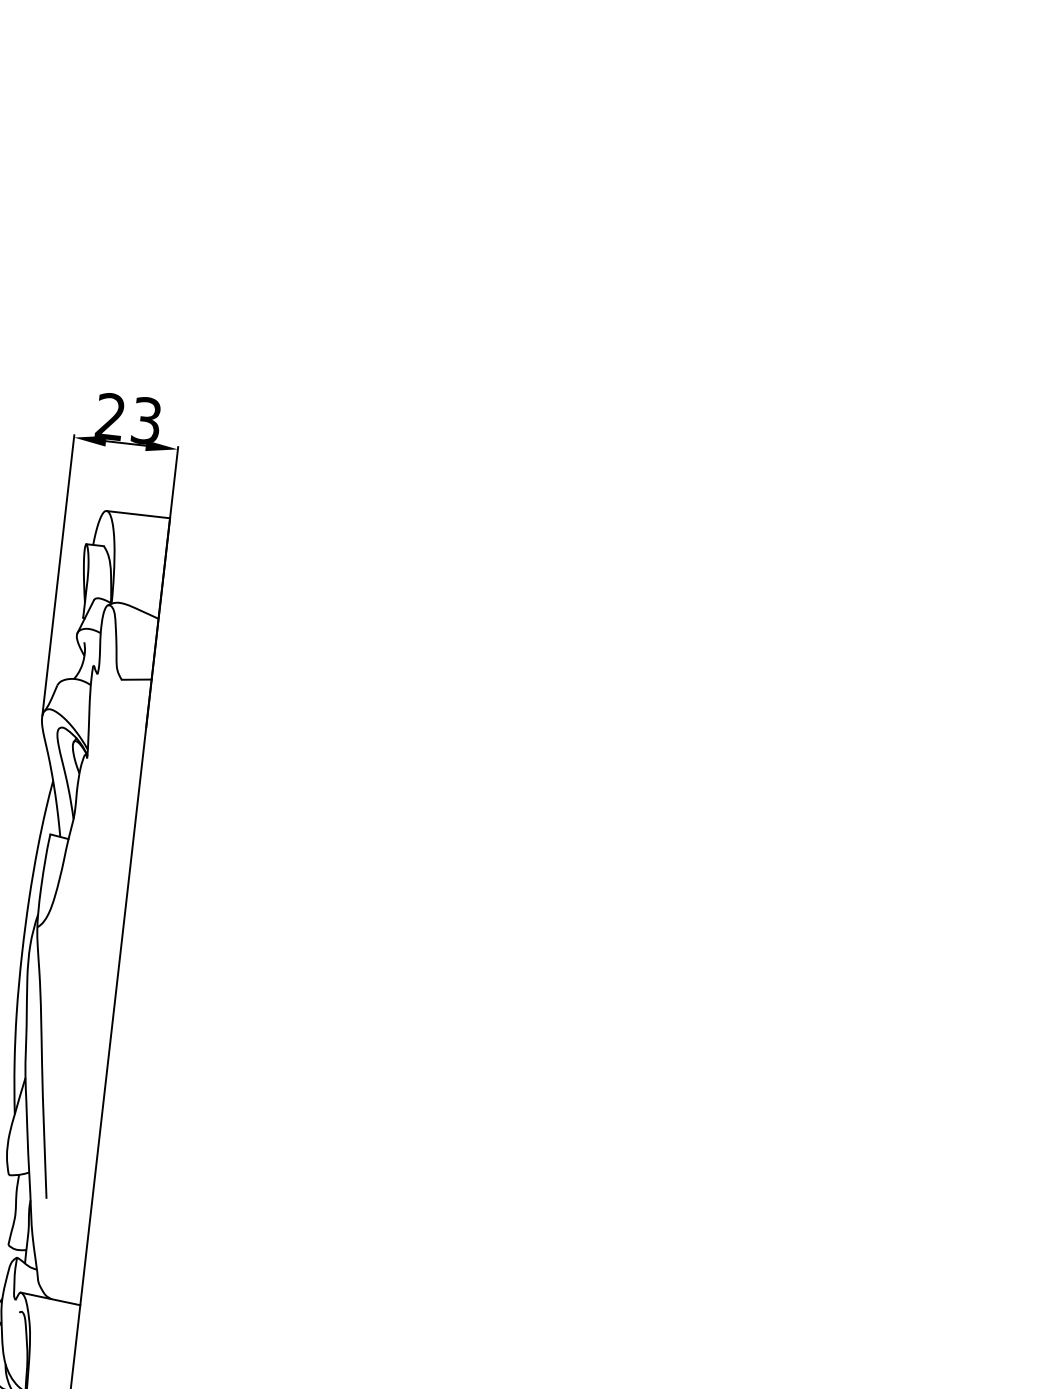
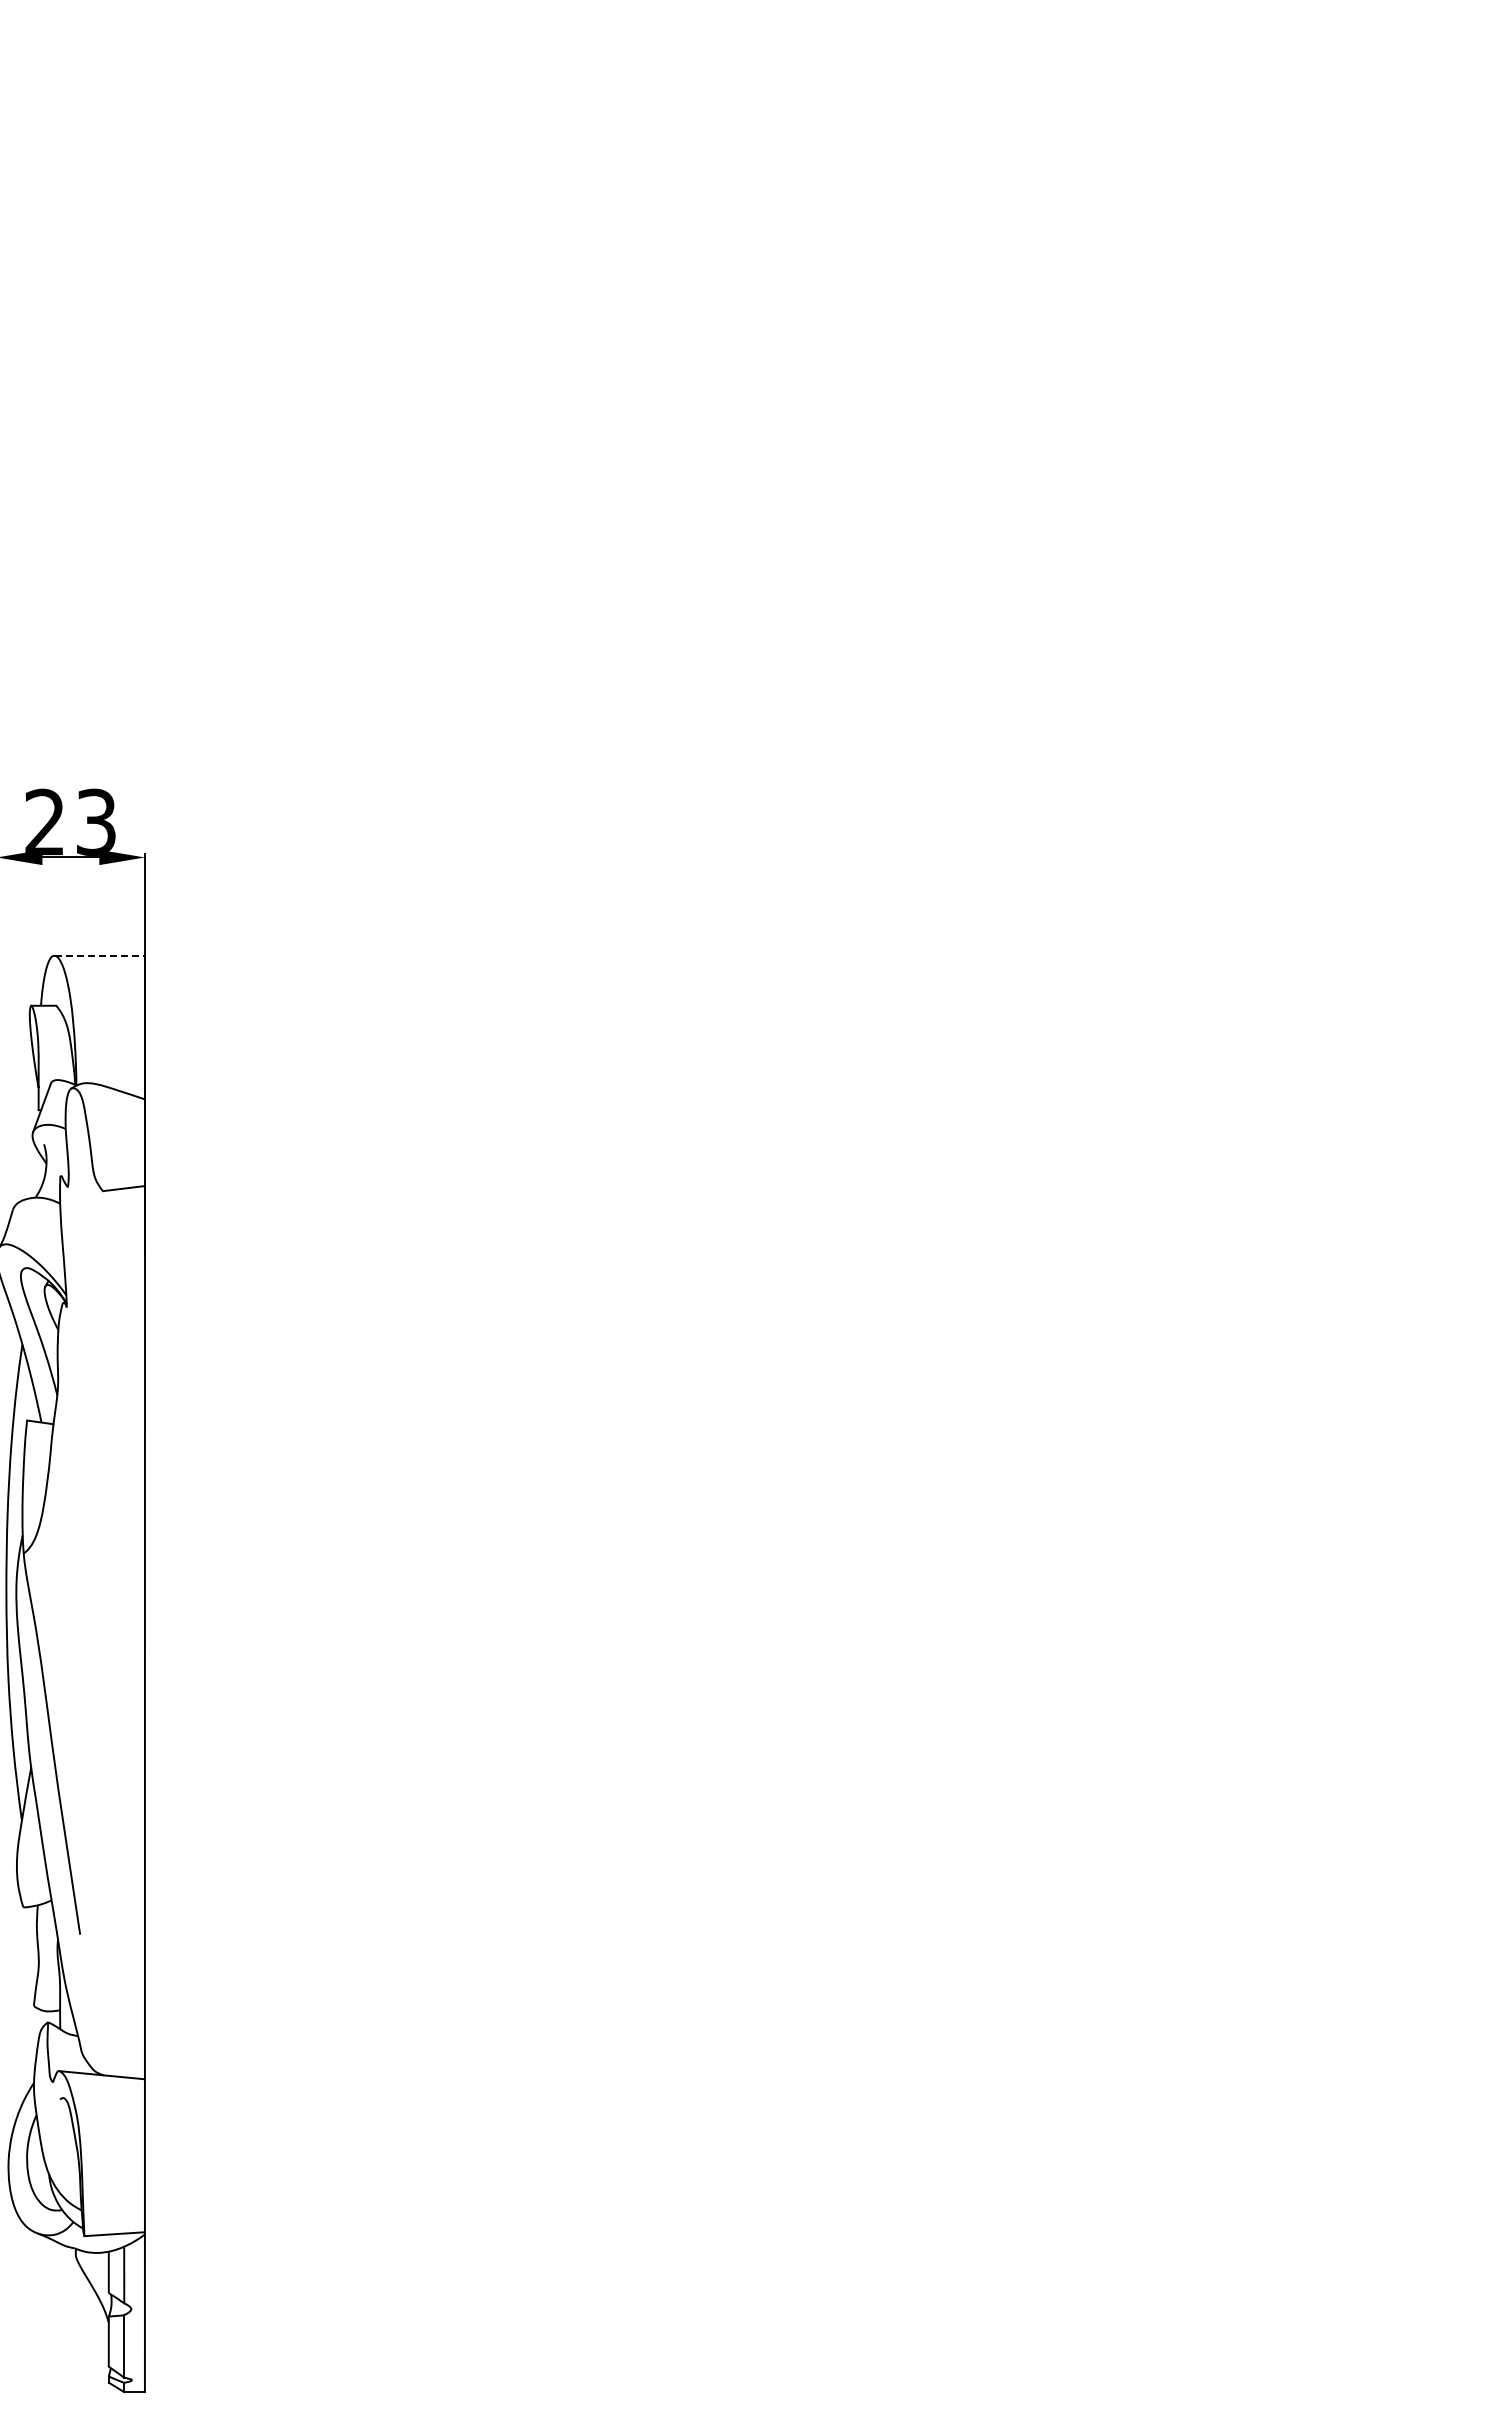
line: (138, 514) -> (100, 955), solid -> dashed

